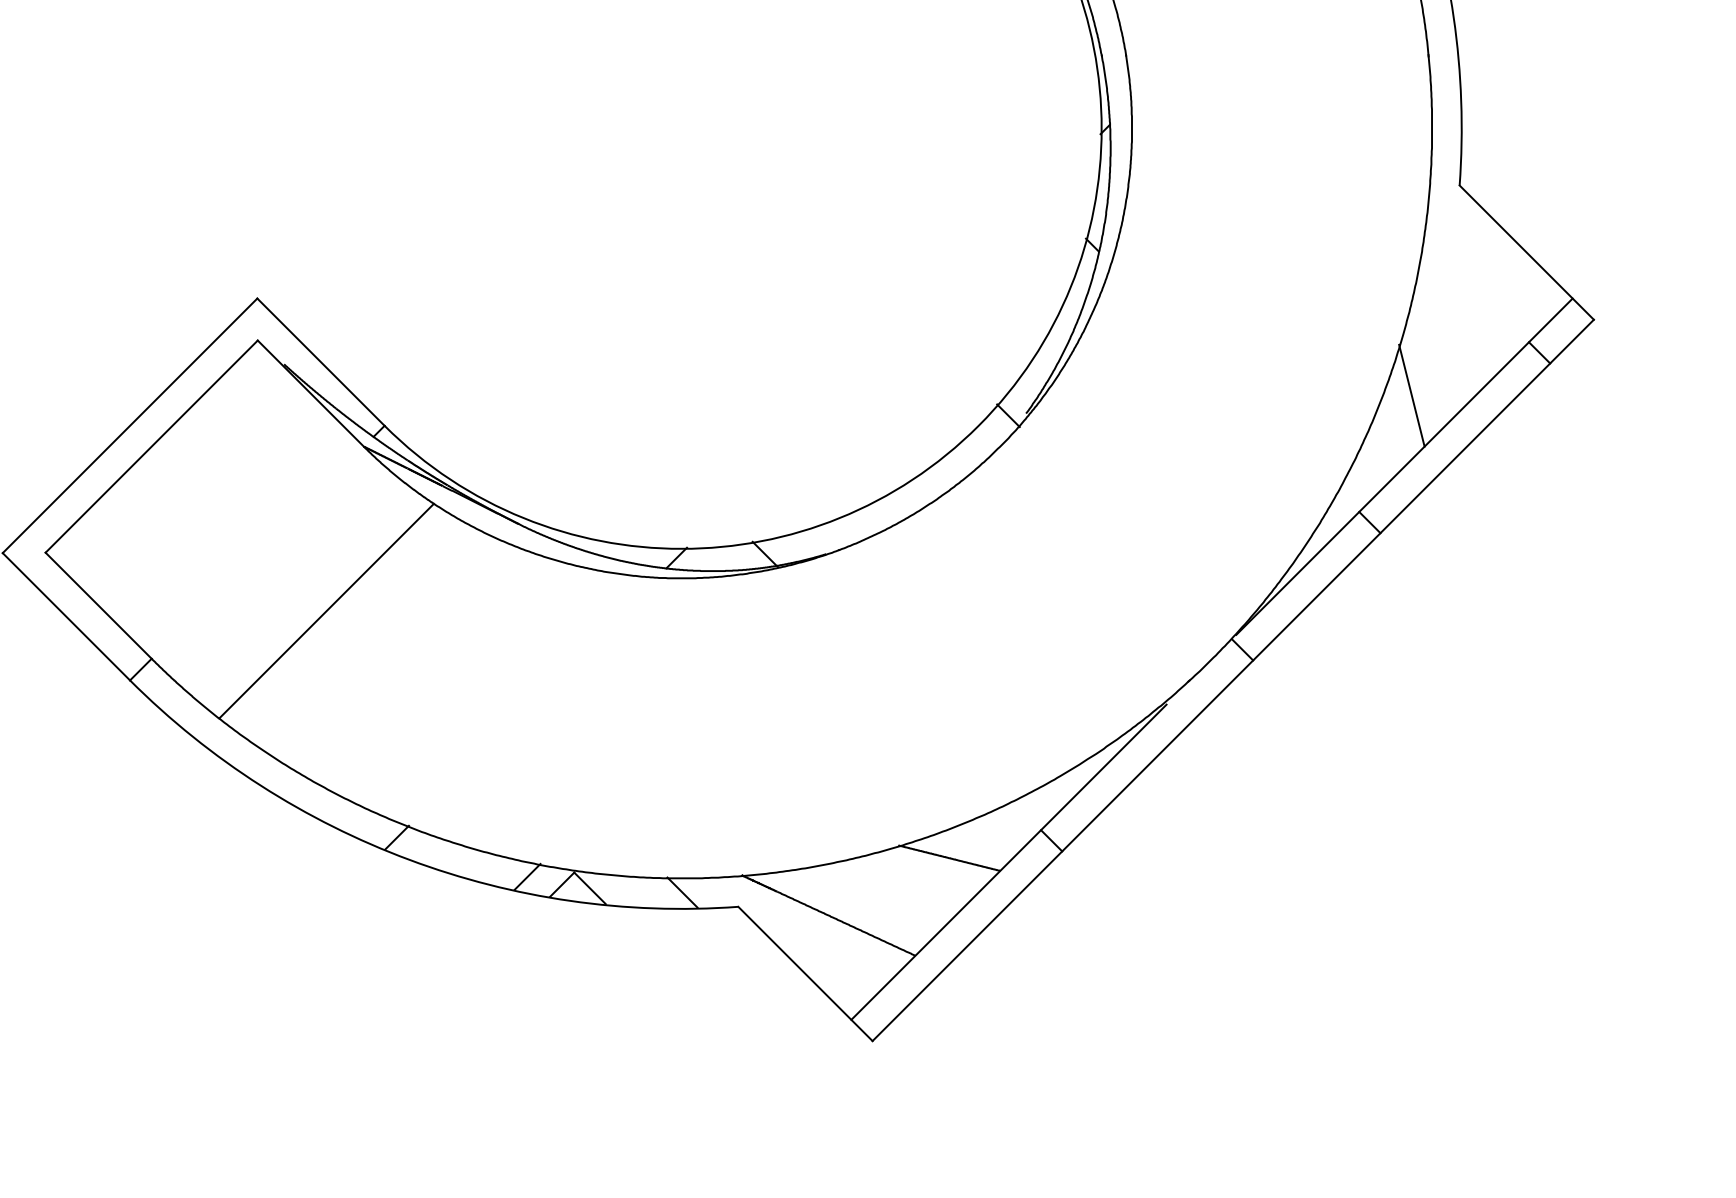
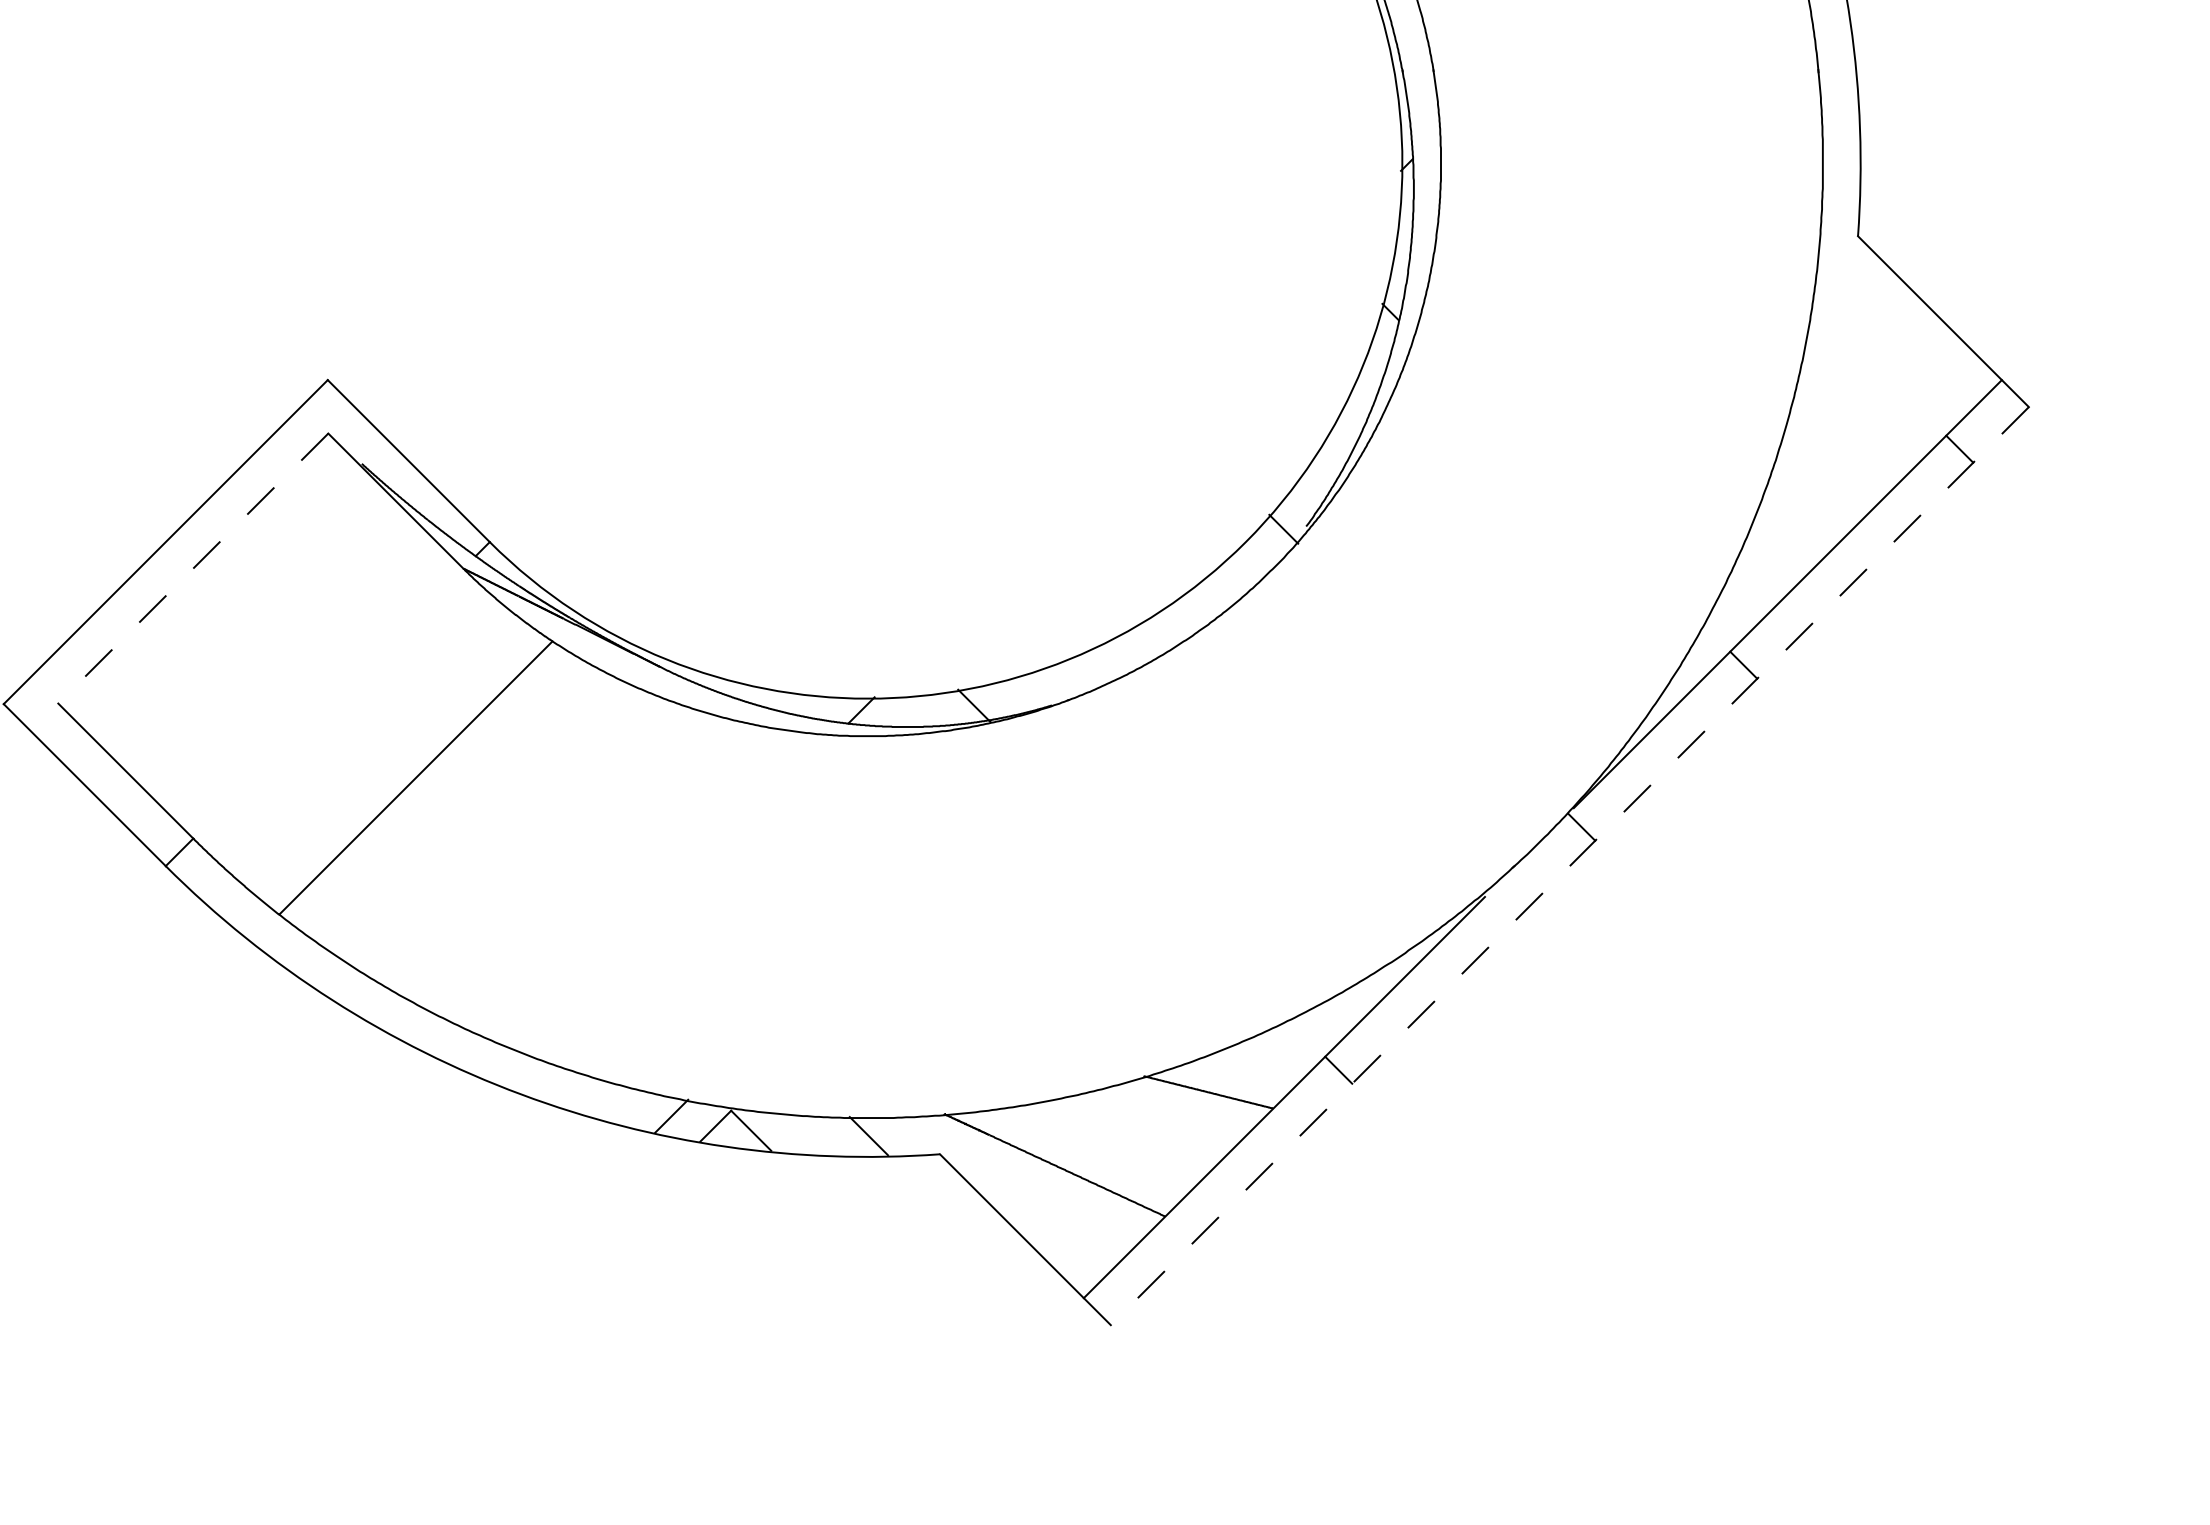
line: (1412, 395) -> (1797, 503), removed
line: (151, 446) -> (193, 568), solid -> dashed
line: (1232, 680) -> (1569, 866), solid -> dashed
line: (396, 837) -> (505, 1066), removed

